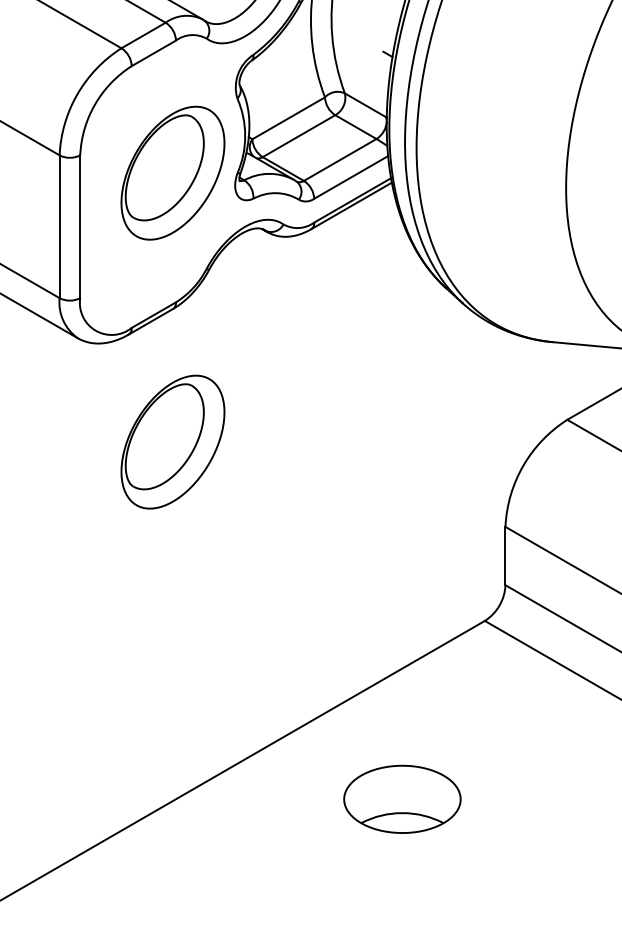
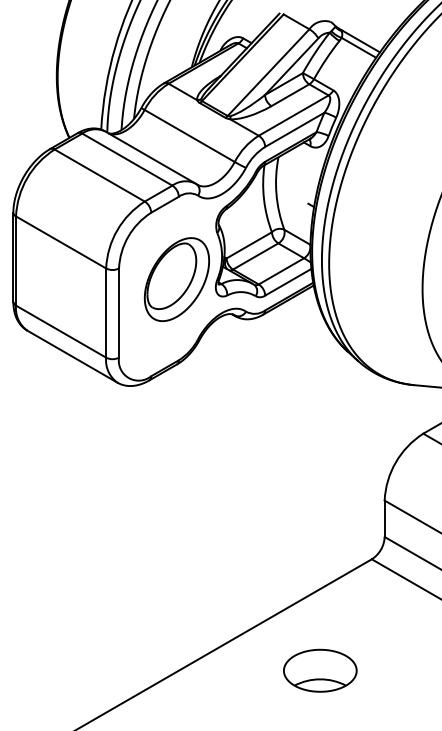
part: (172, 441) -> (176, 447), removed

